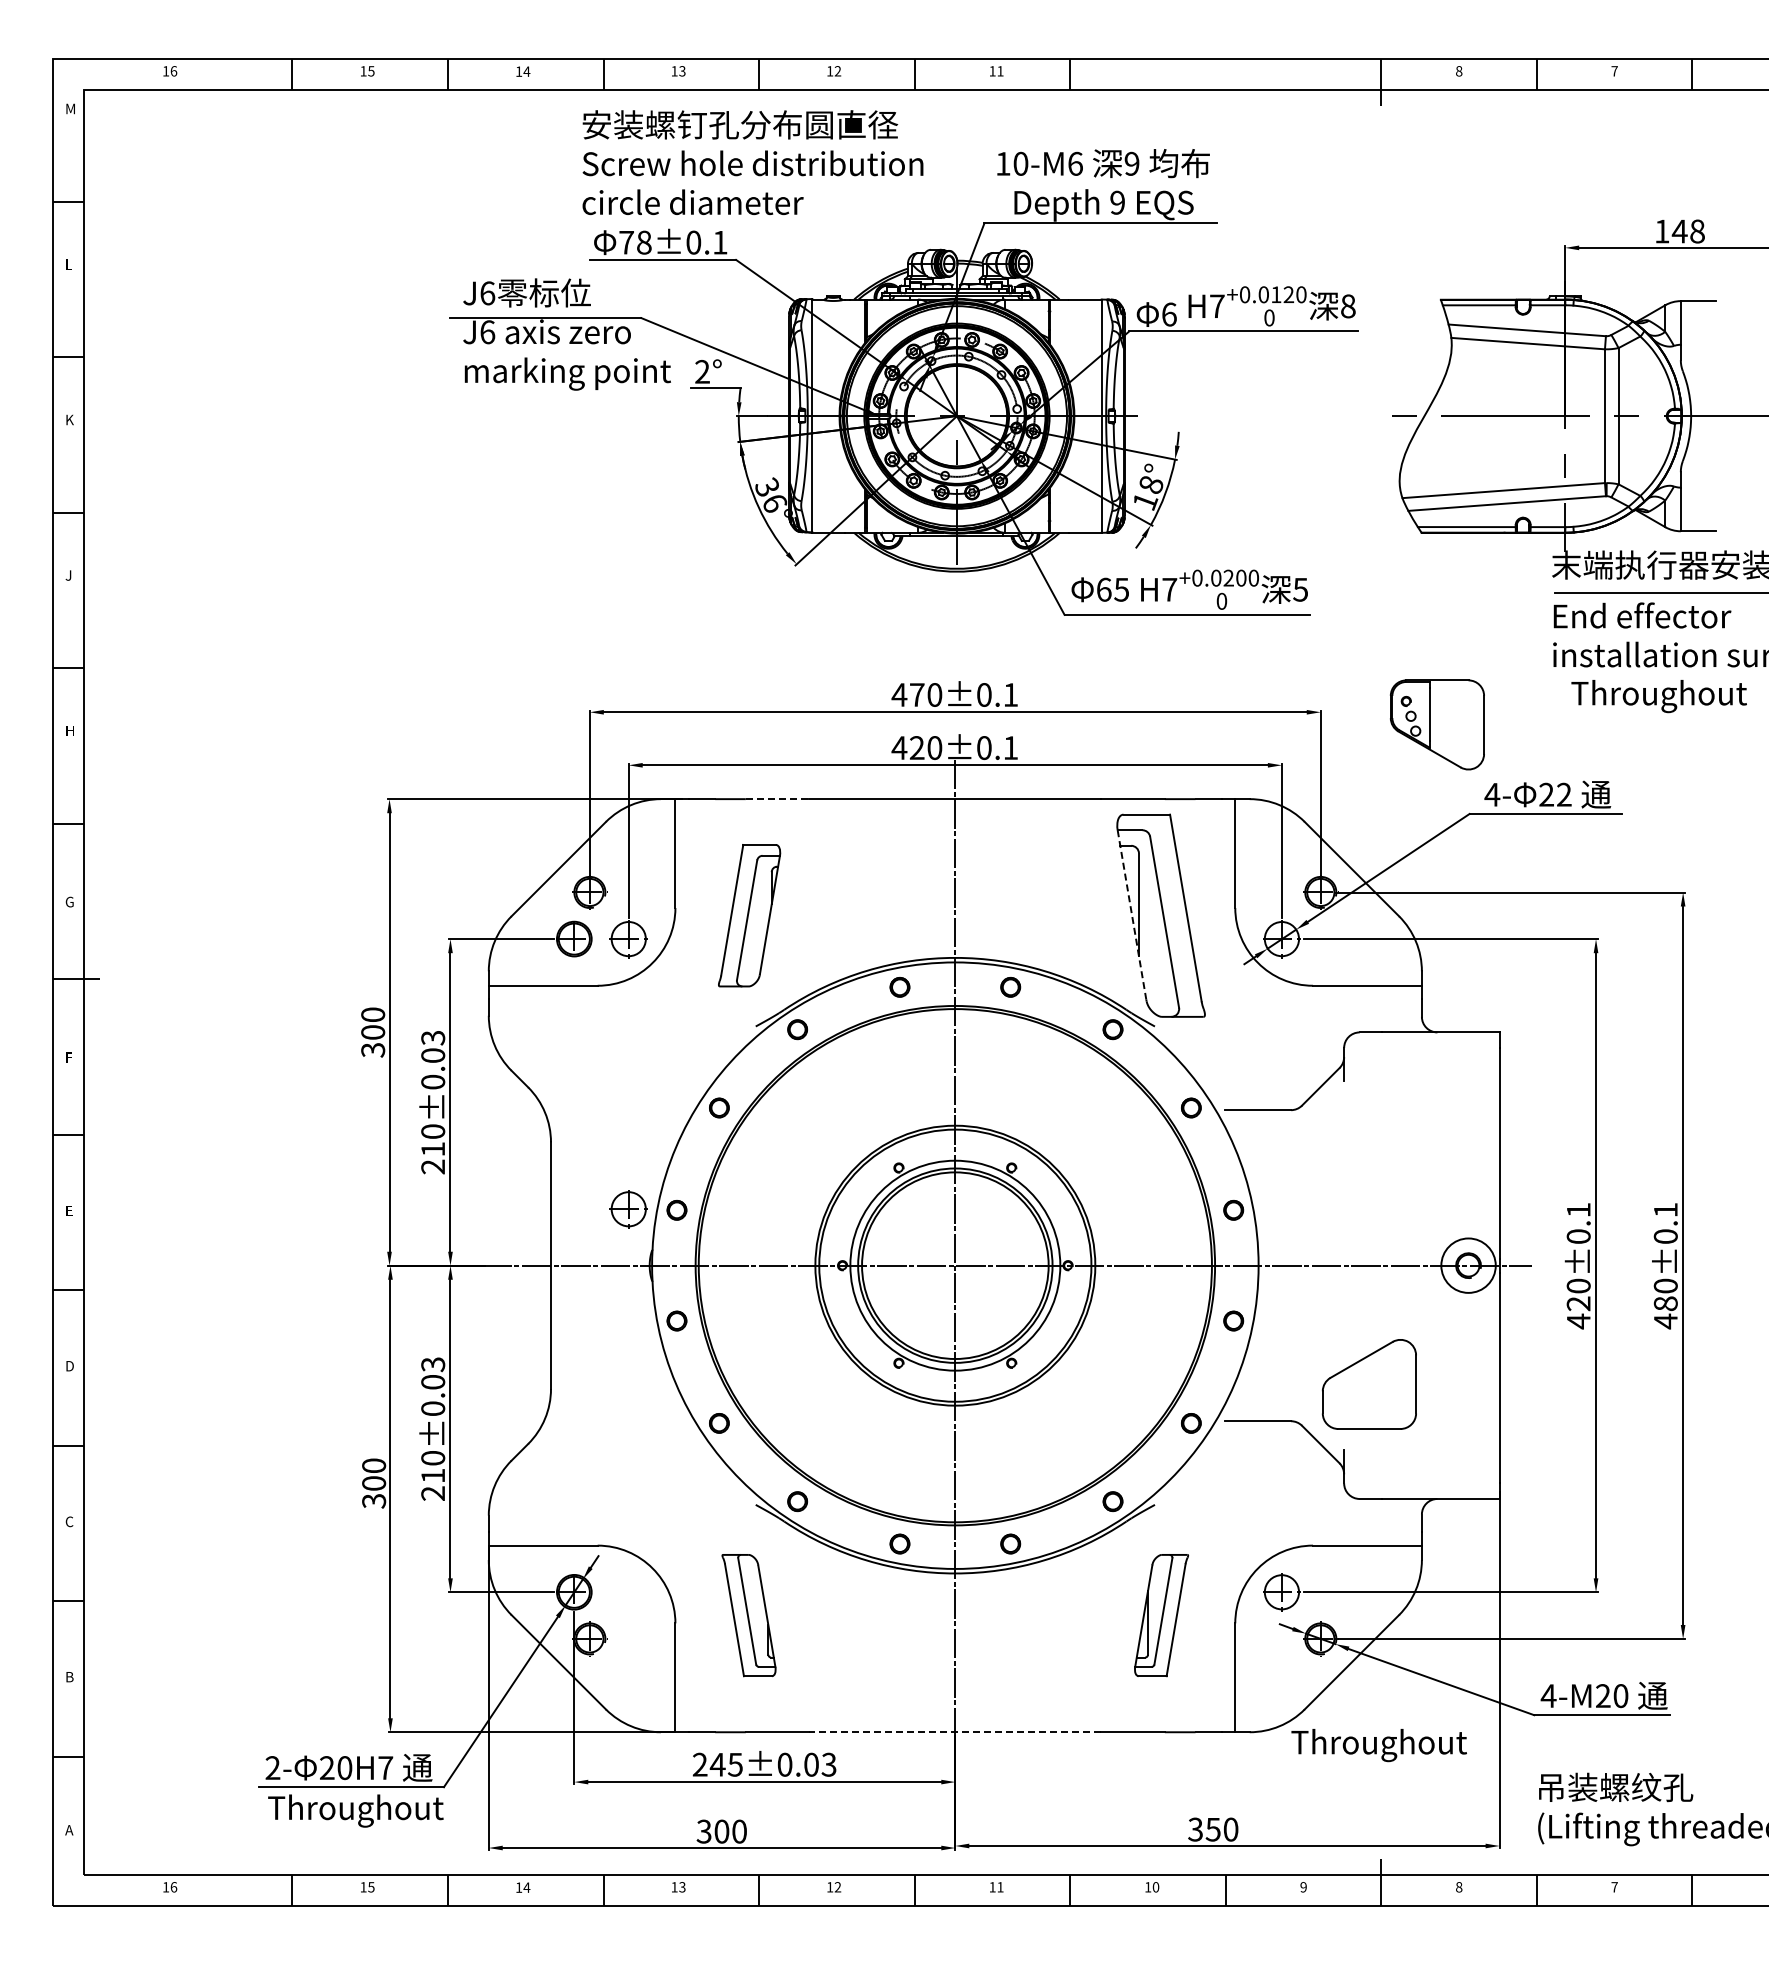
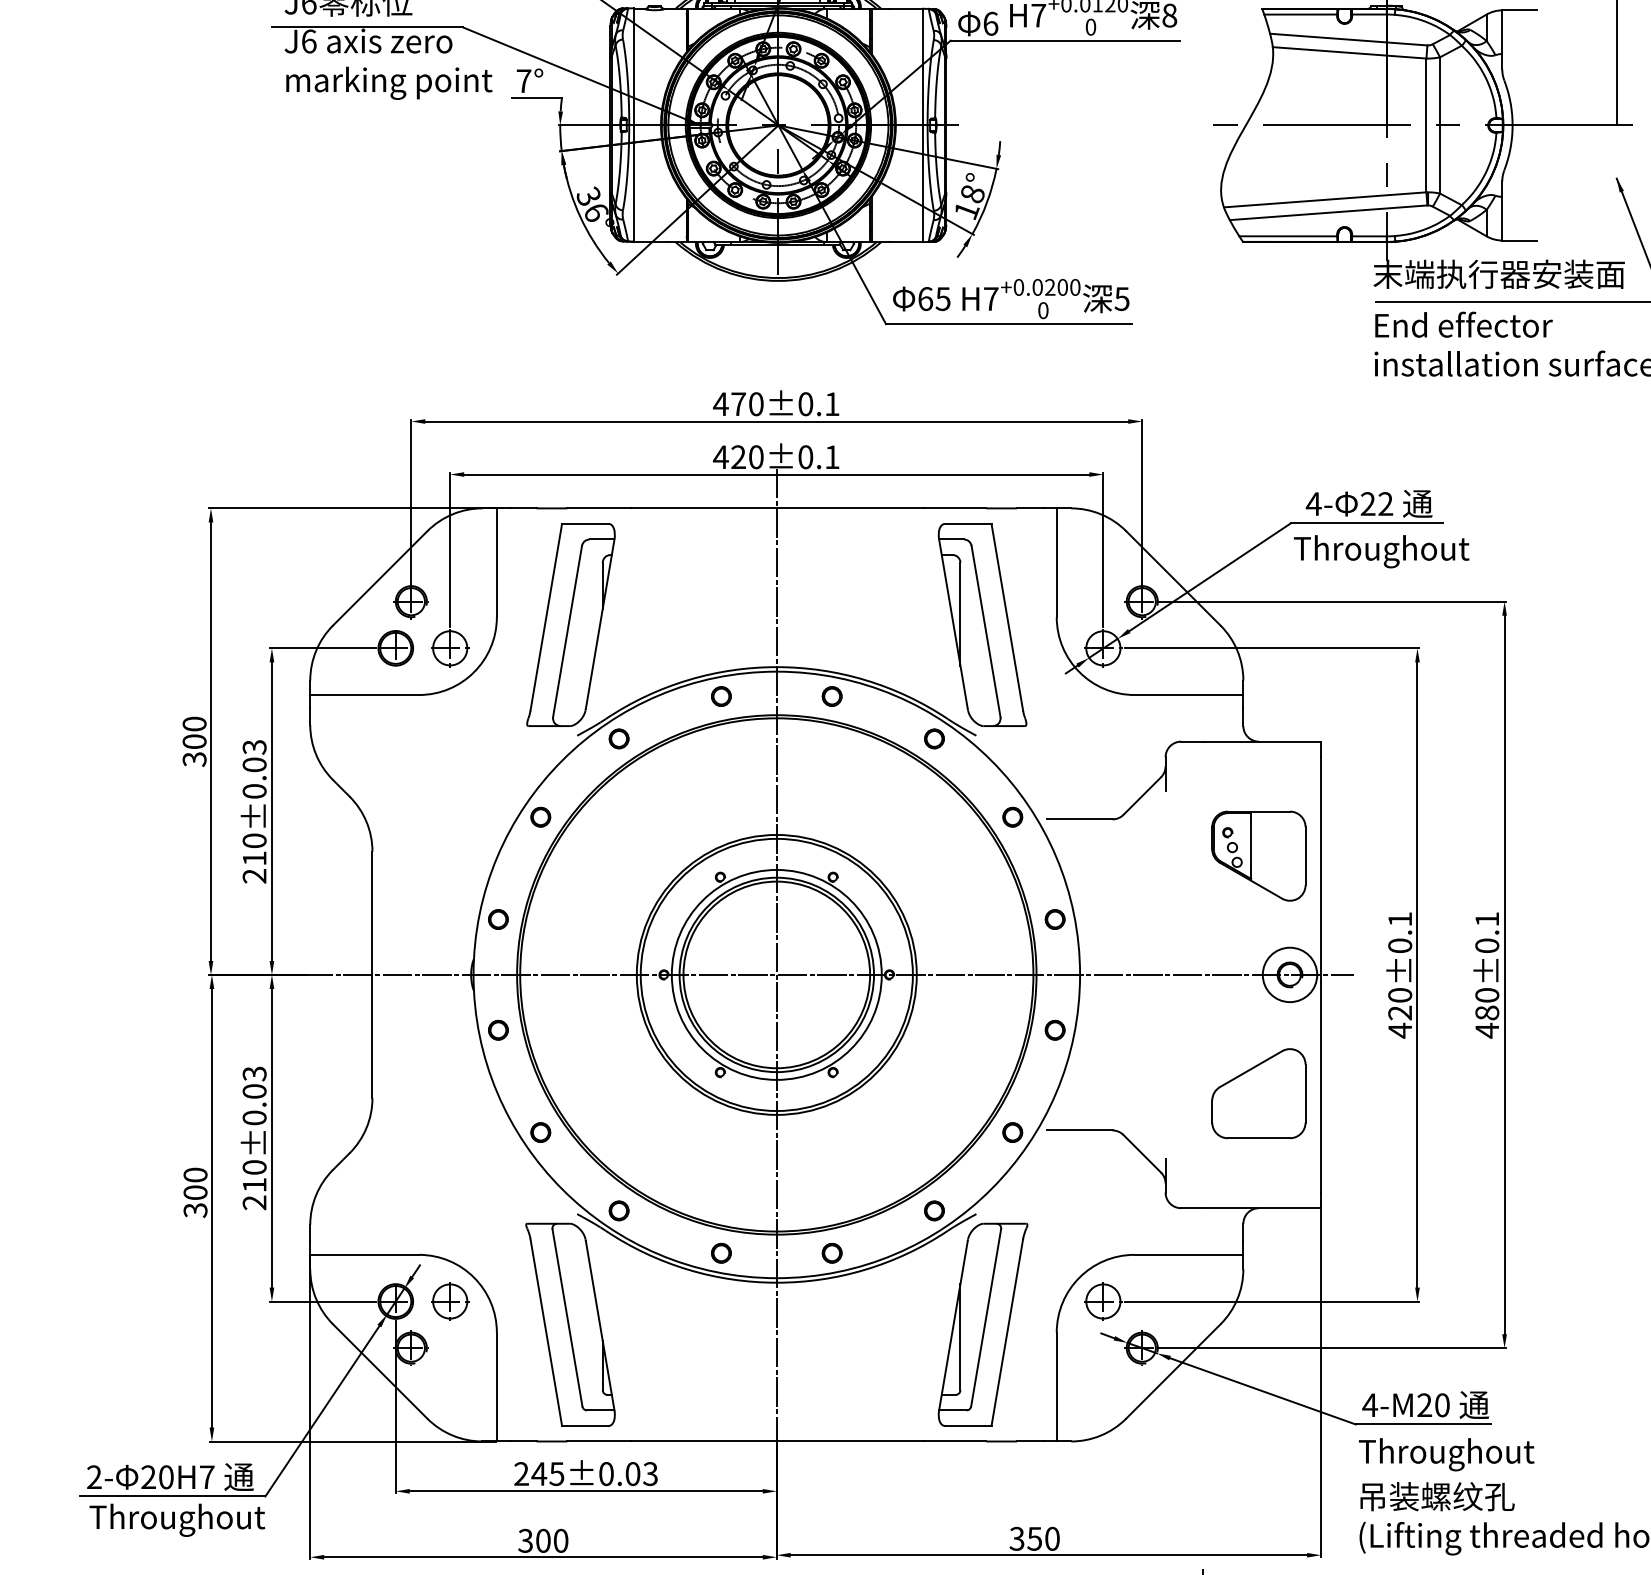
text: (702, 371) -> (523, 80), 2° -> 7°
text: (1658, 696) -> (1380, 551), moved
part: (1436, 724) -> (1257, 855), moved
line: (777, 799) -> (598, 508), dashed -> solid
line: (1131, 914) -> (952, 623), dashed -> solid
part: (749, 915) -> (570, 624), size x1.43
part: (628, 1209) -> (449, 1301), moved
part: (1369, 1384) -> (1258, 1093), moved
part: (748, 1615) -> (569, 1324), size x1.67
part: (1161, 1615) -> (982, 1324), size x1.67
line: (954, 1732) -> (775, 1441), dashed -> solid
text: (1378, 1745) -> (1445, 1454), moved

